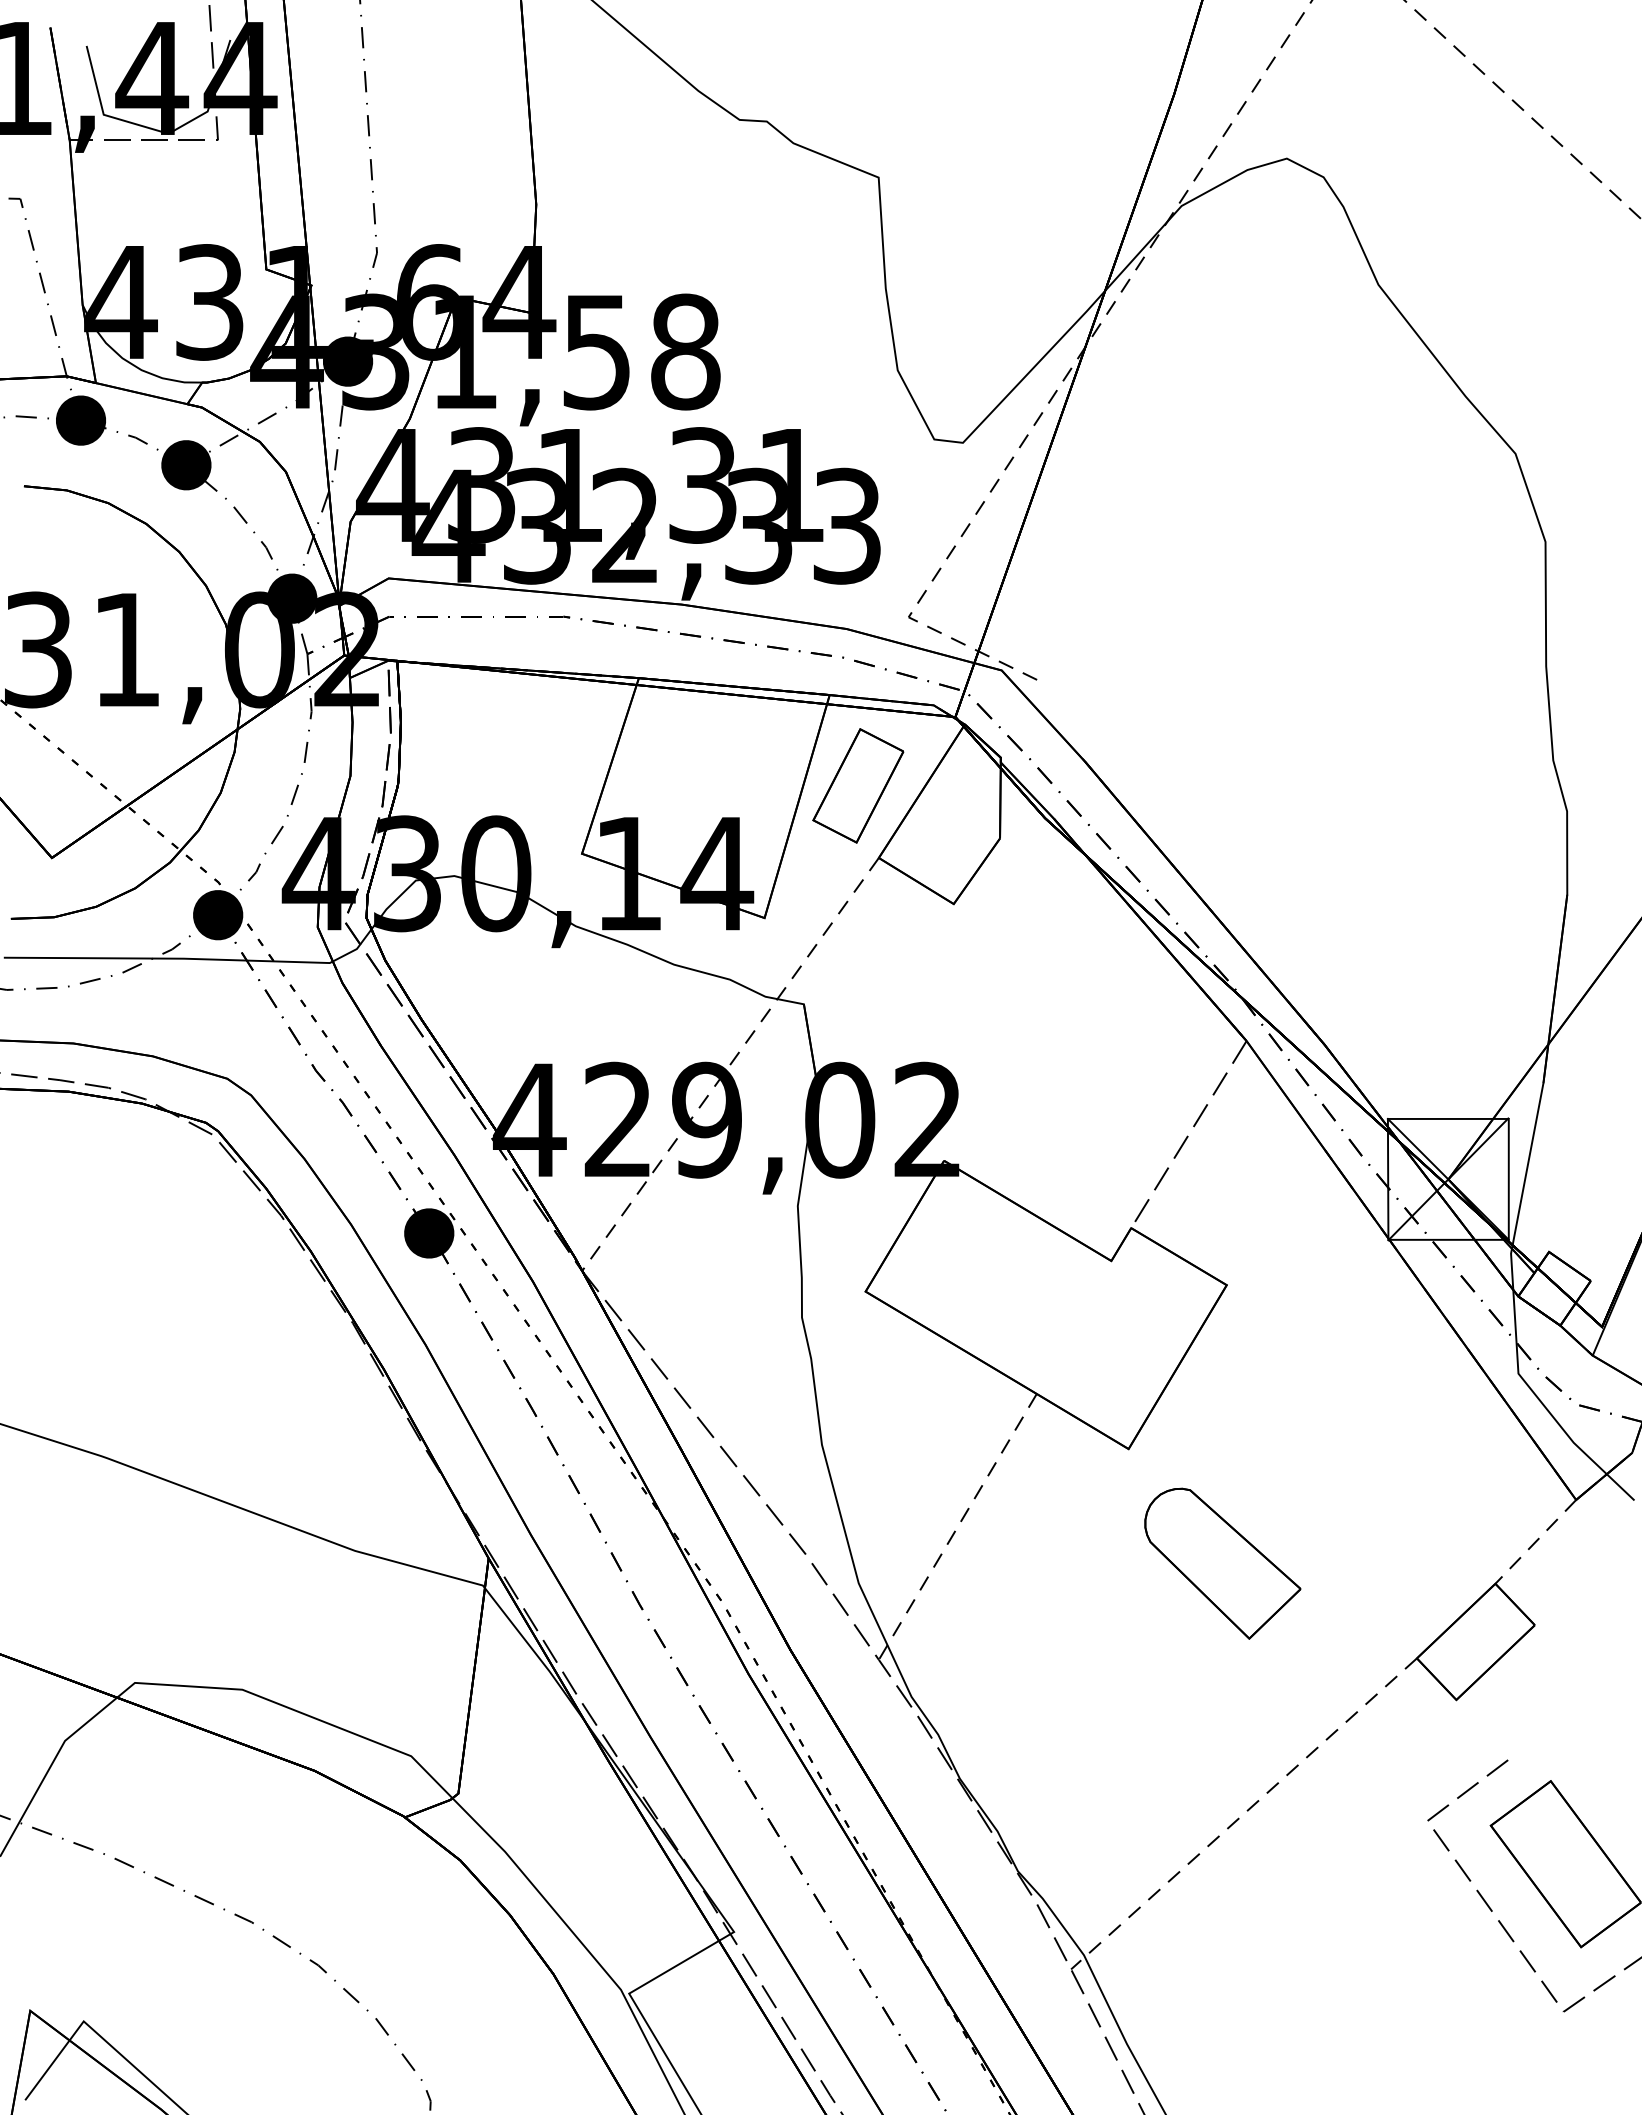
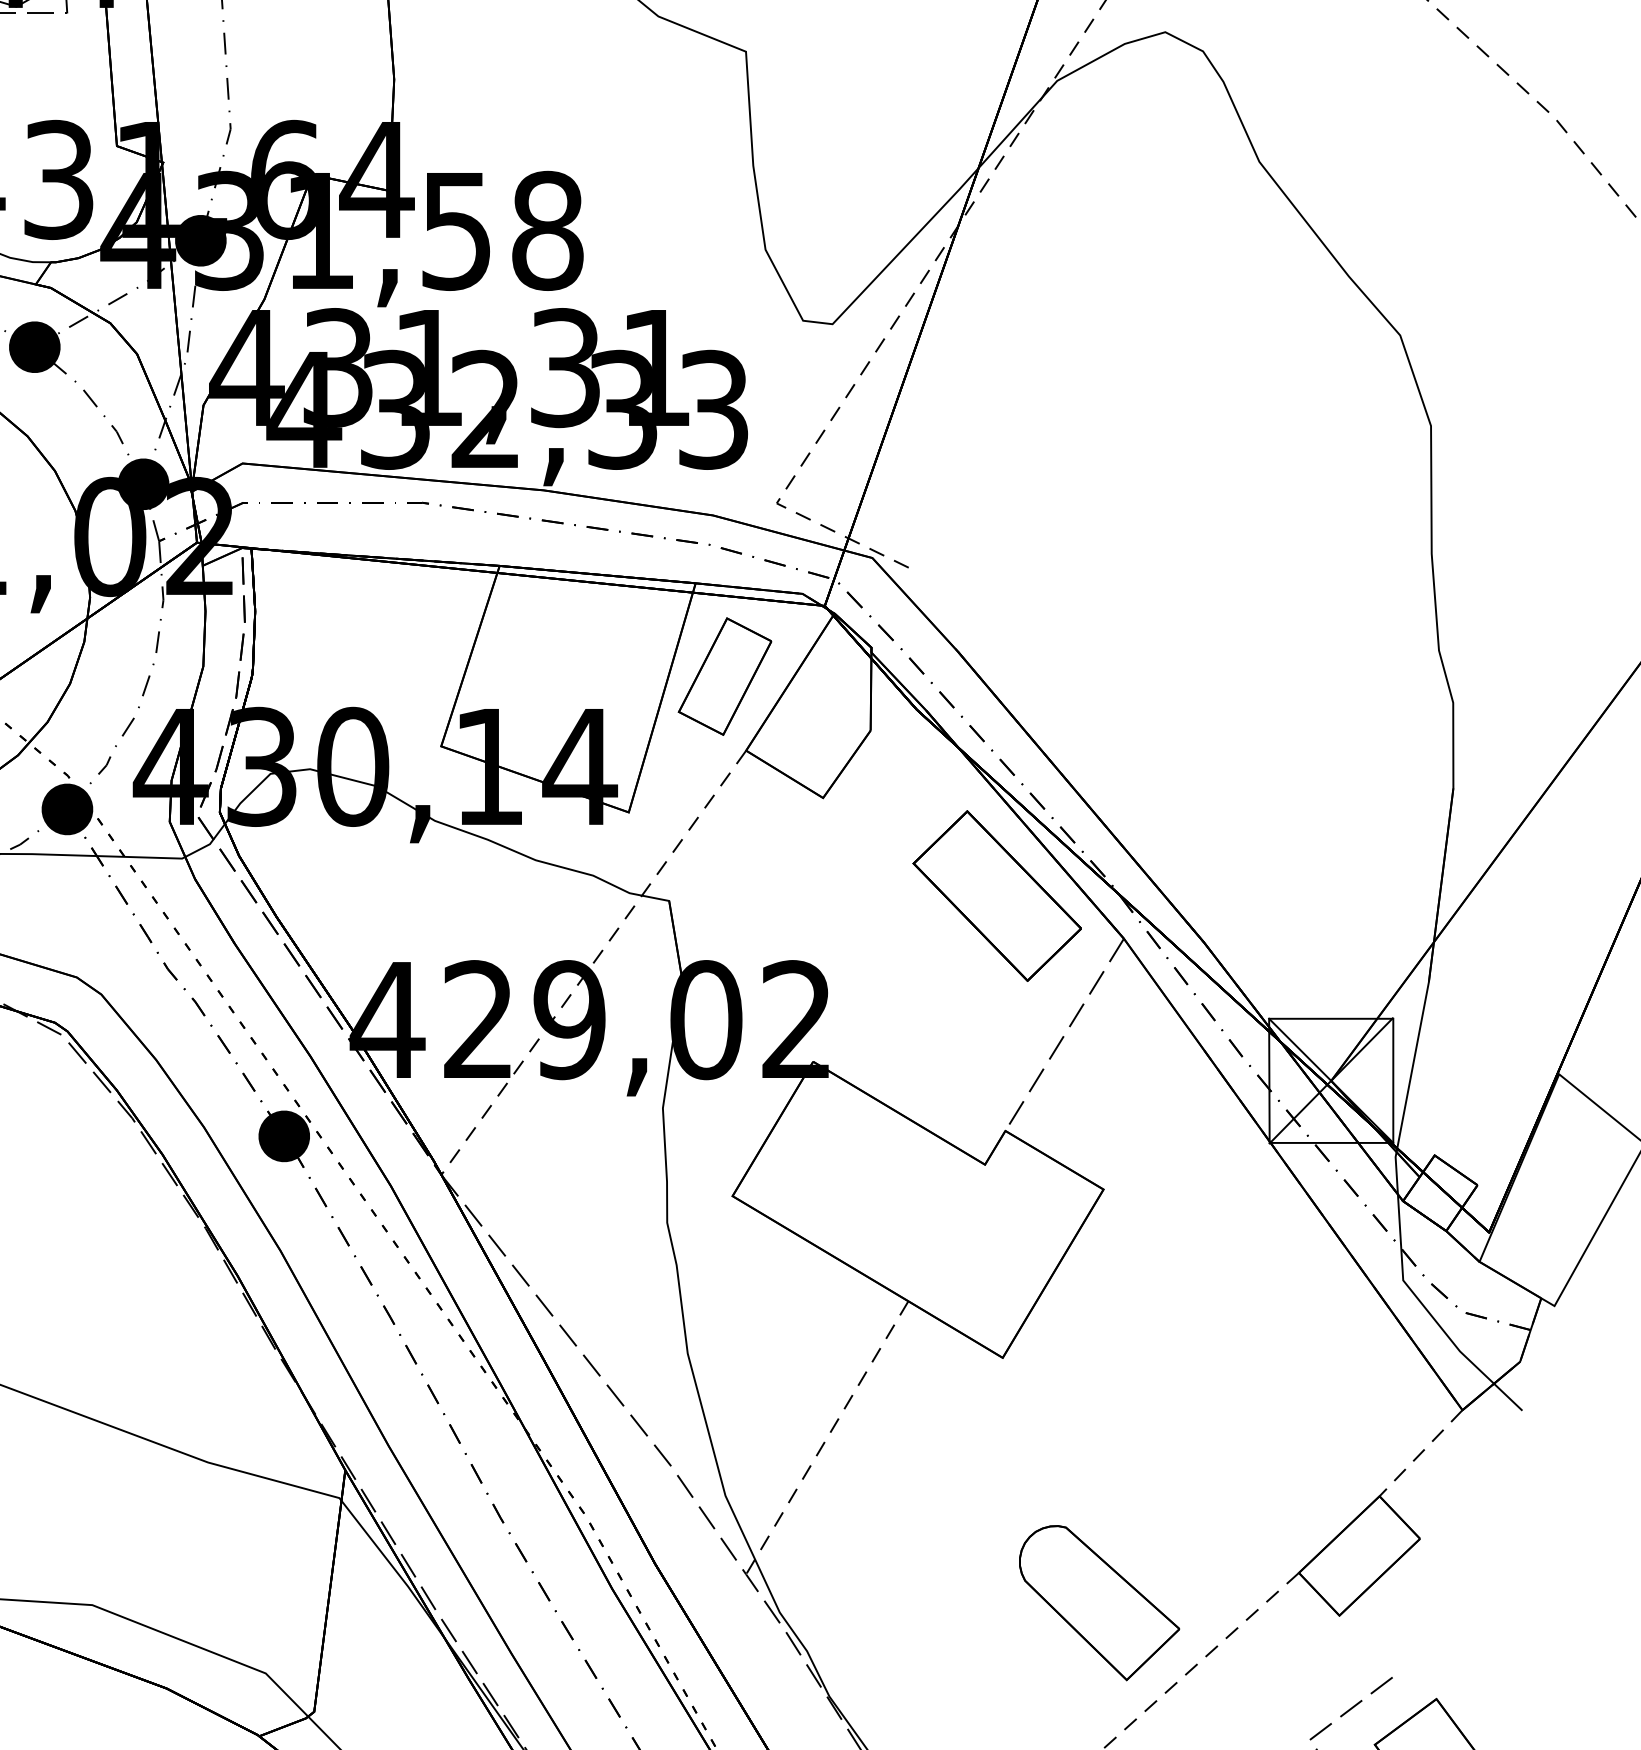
part: (1122, 999) -> (996, 896), added
part: (1222, 1563) -> (1099, 1602), moved

